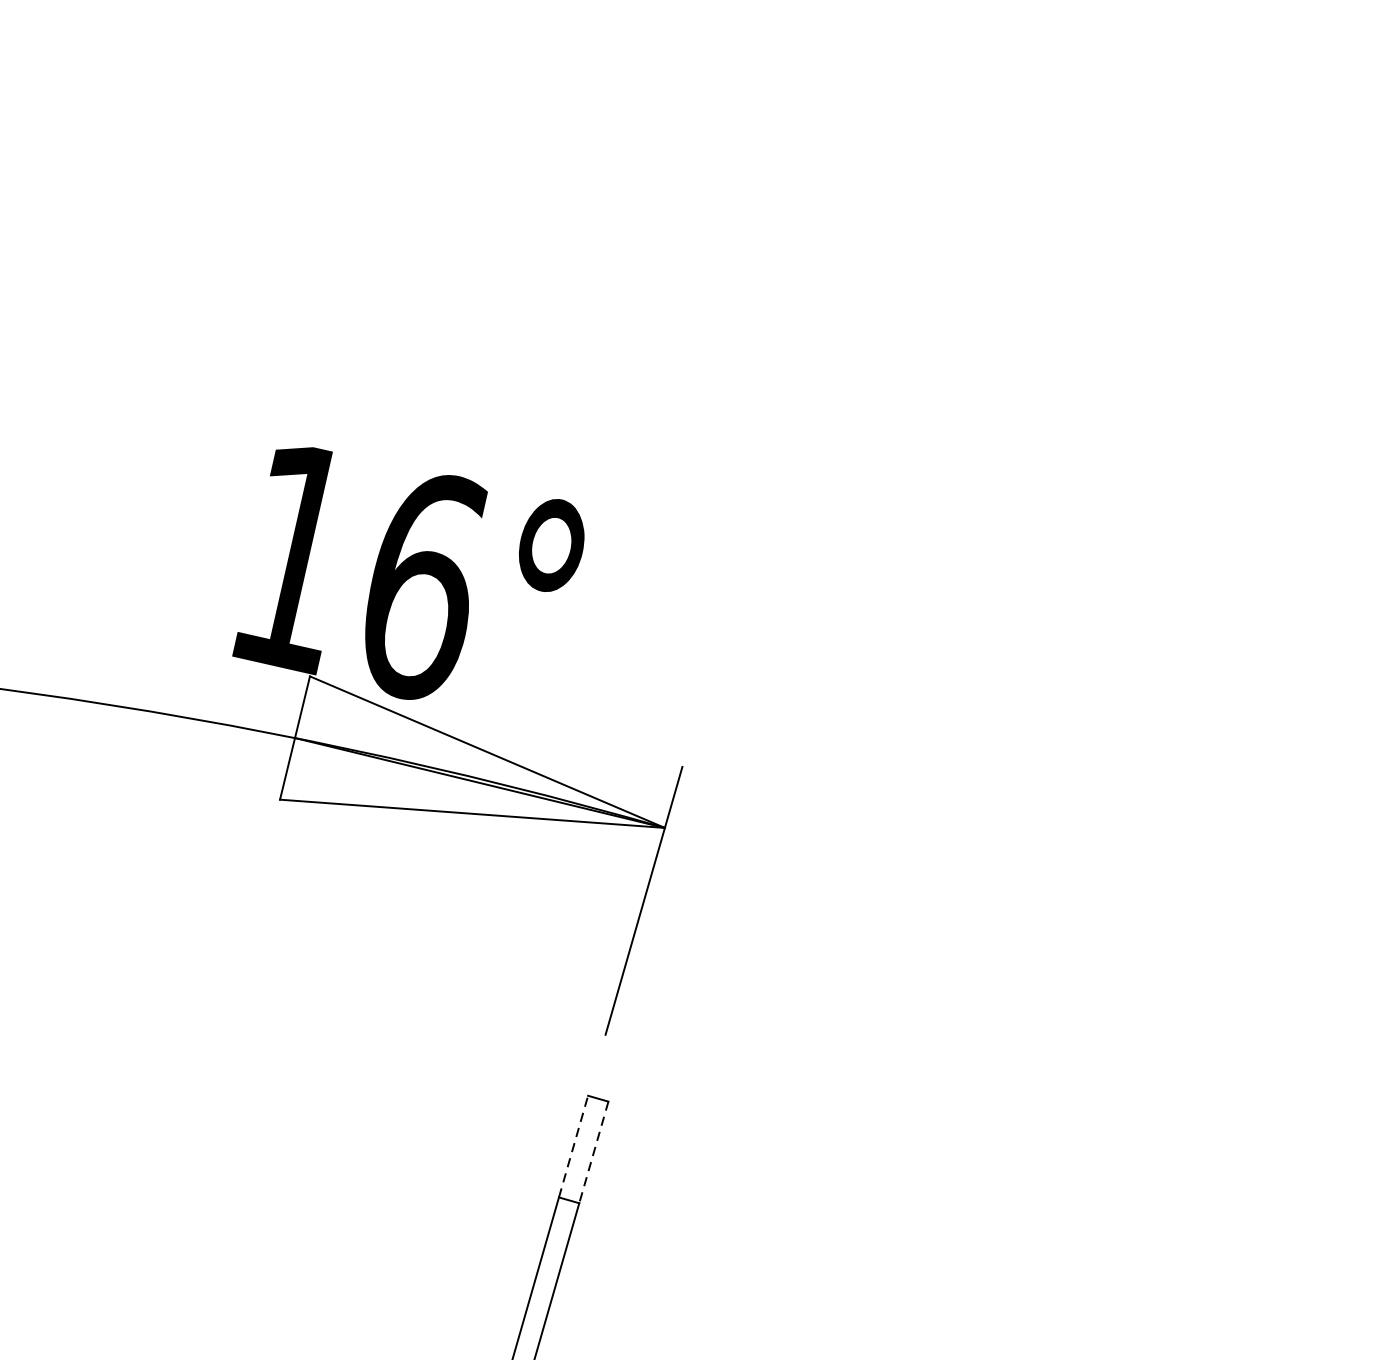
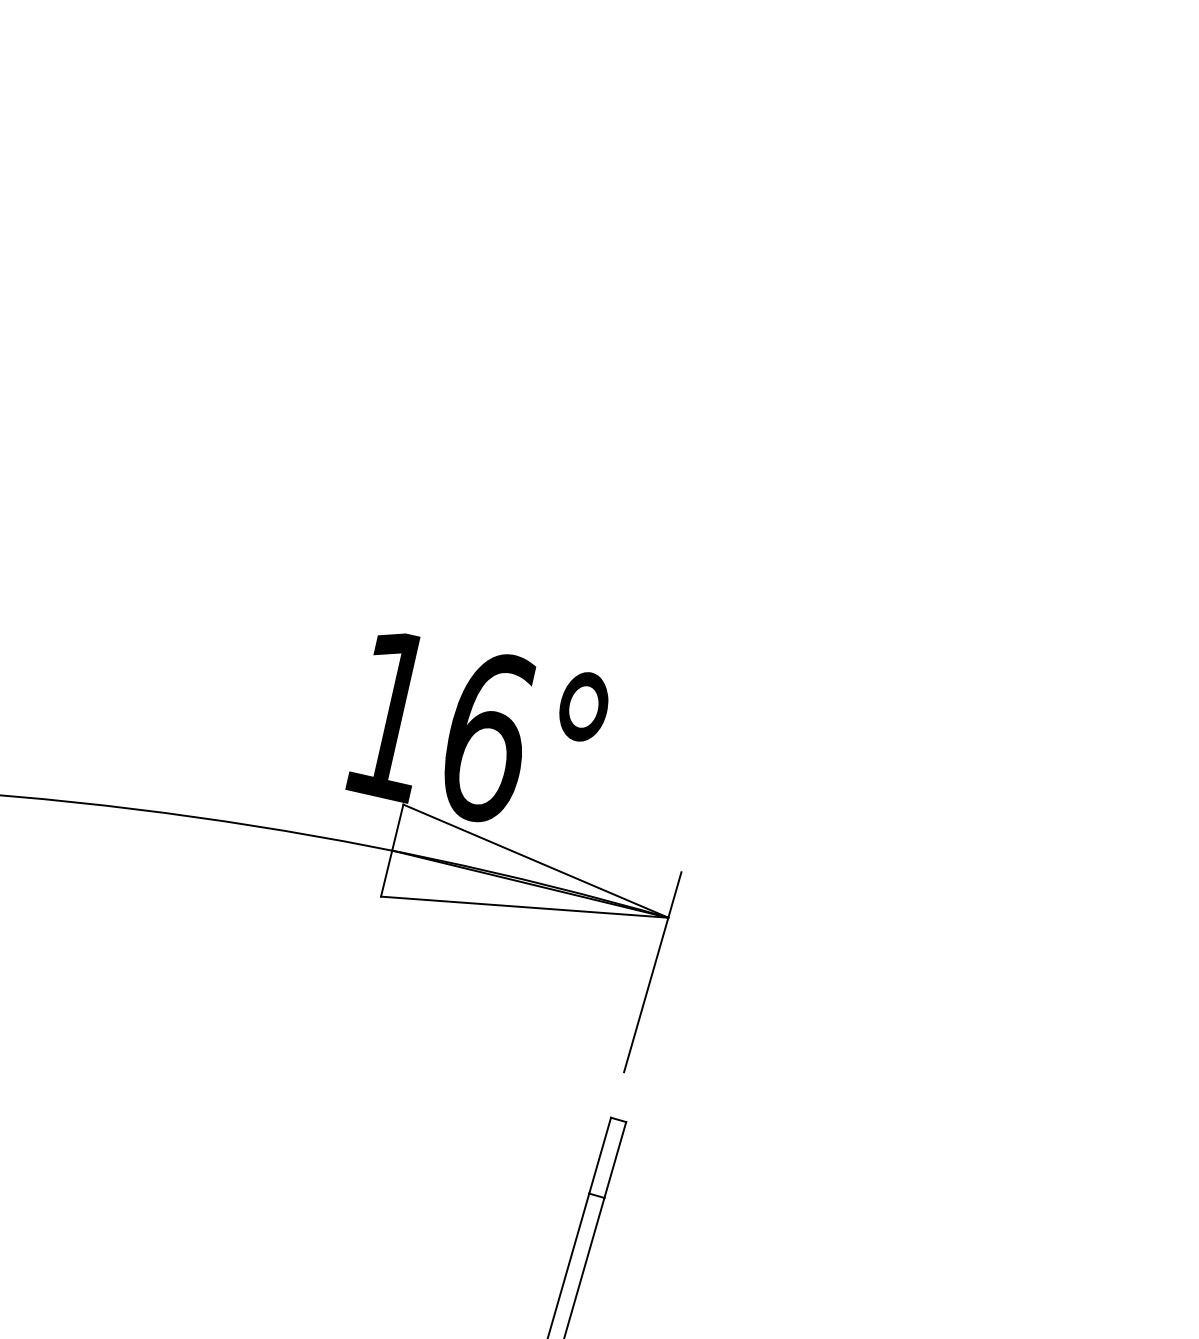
line: (573, 1146) -> (600, 1155), dashed -> solid
line: (594, 1153) -> (615, 1160), dashed -> solid

